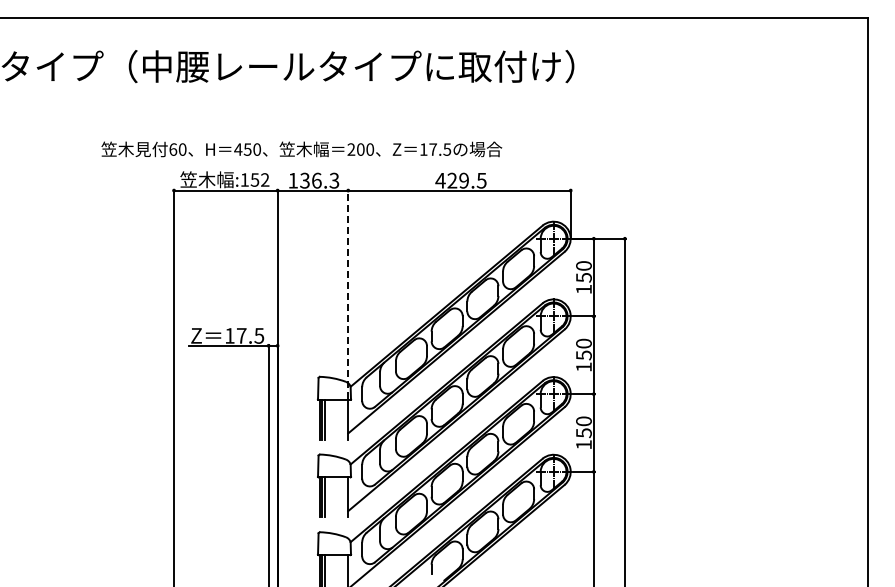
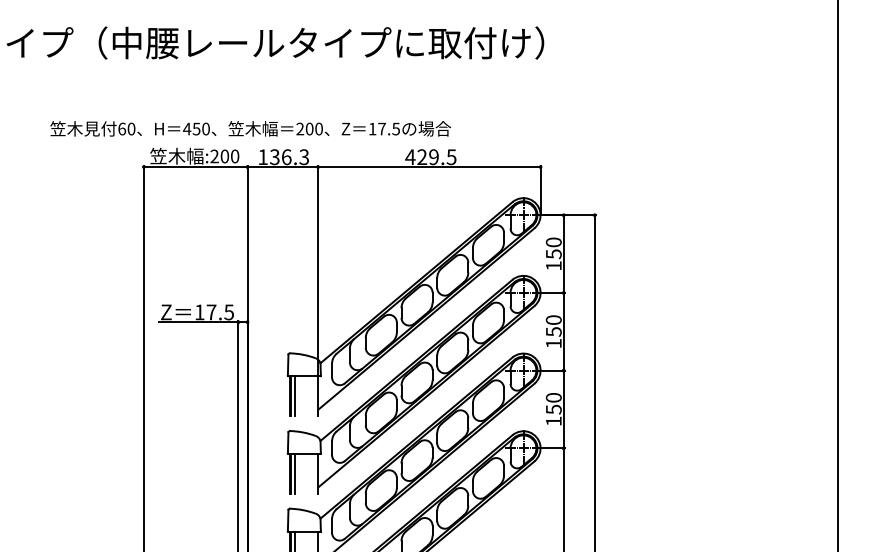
text: (301, 149) -> (250, 128), moved
text: (254, 179) -> (224, 155), :152 -> :200
line: (348, 294) -> (318, 270), dashed -> solid

